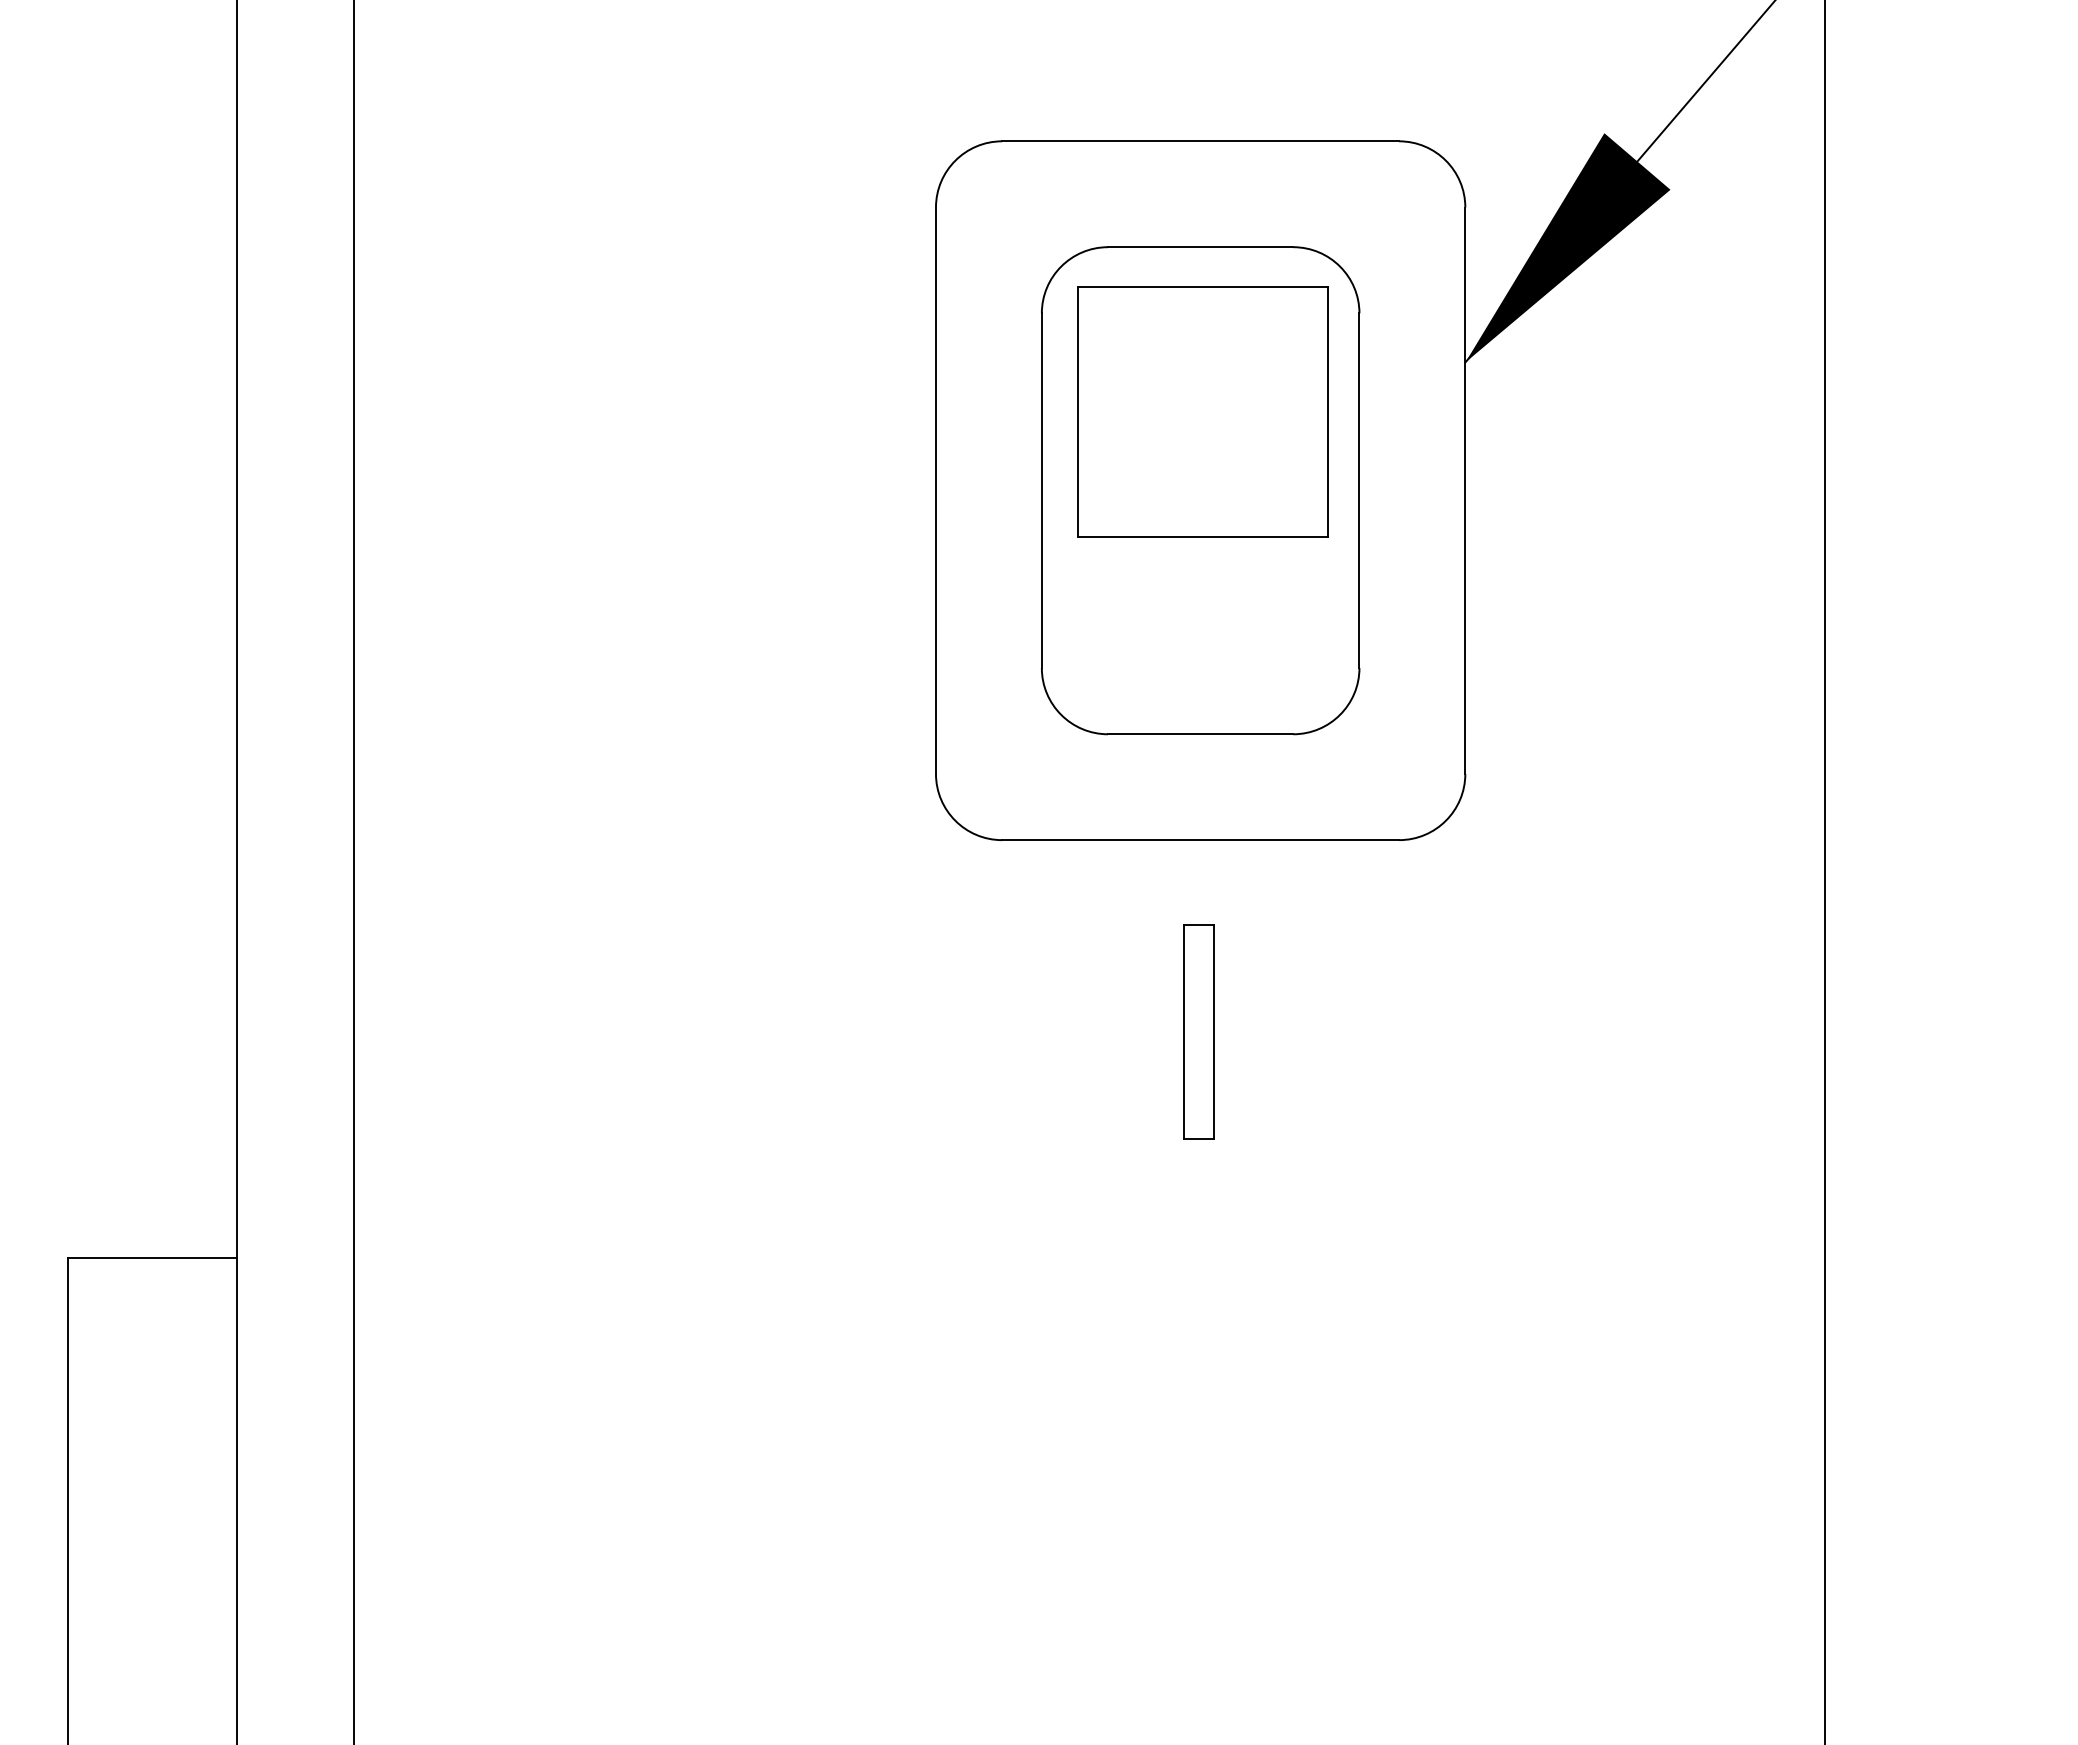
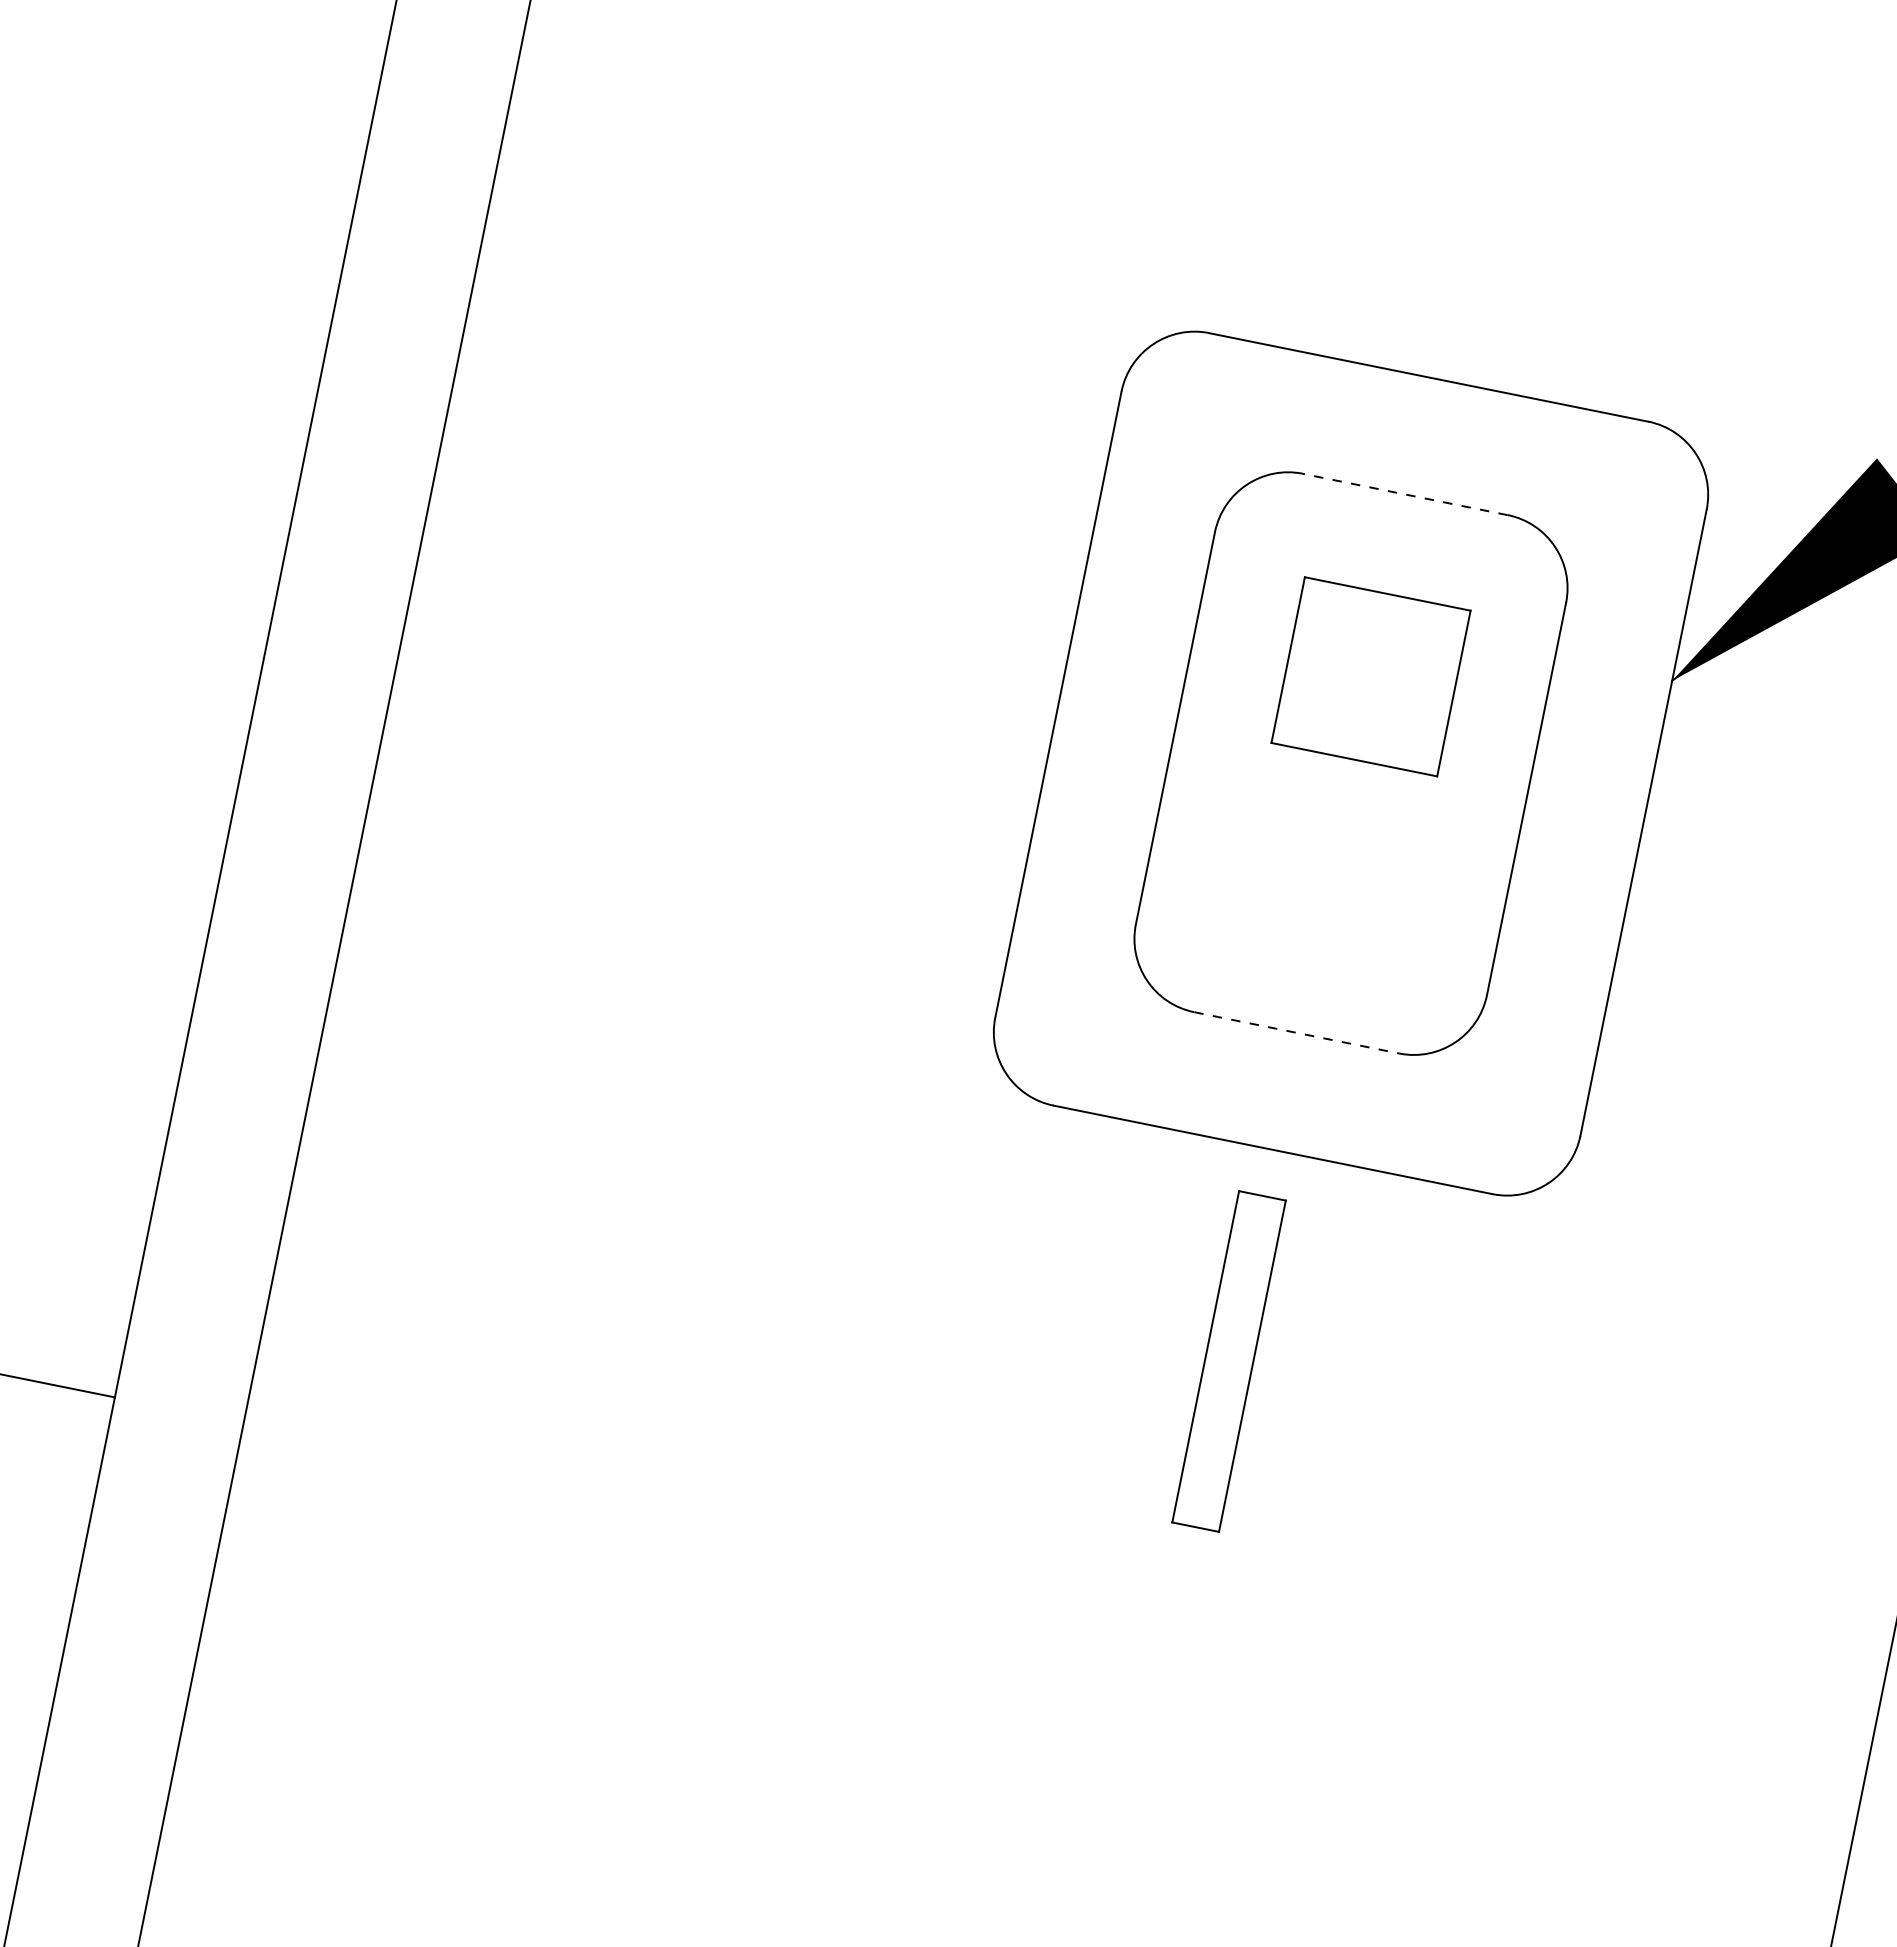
line: (1200, 247) -> (1405, 494), solid -> dashed
part: (1202, 411) -> (1370, 676), size x0.6
line: (1200, 734) -> (1296, 1033), solid -> dashed
part: (1198, 1031) -> (1228, 1360), size x1.4

